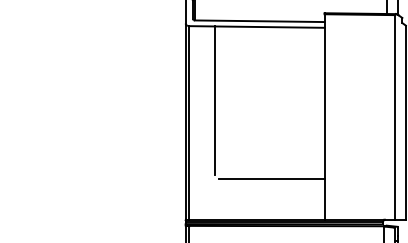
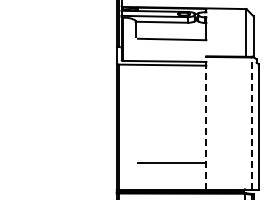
line: (214, 100) -> (135, 112), removed
line: (324, 115) -> (206, 122), solid -> dashed
line: (394, 117) -> (251, 123), solid -> dashed

